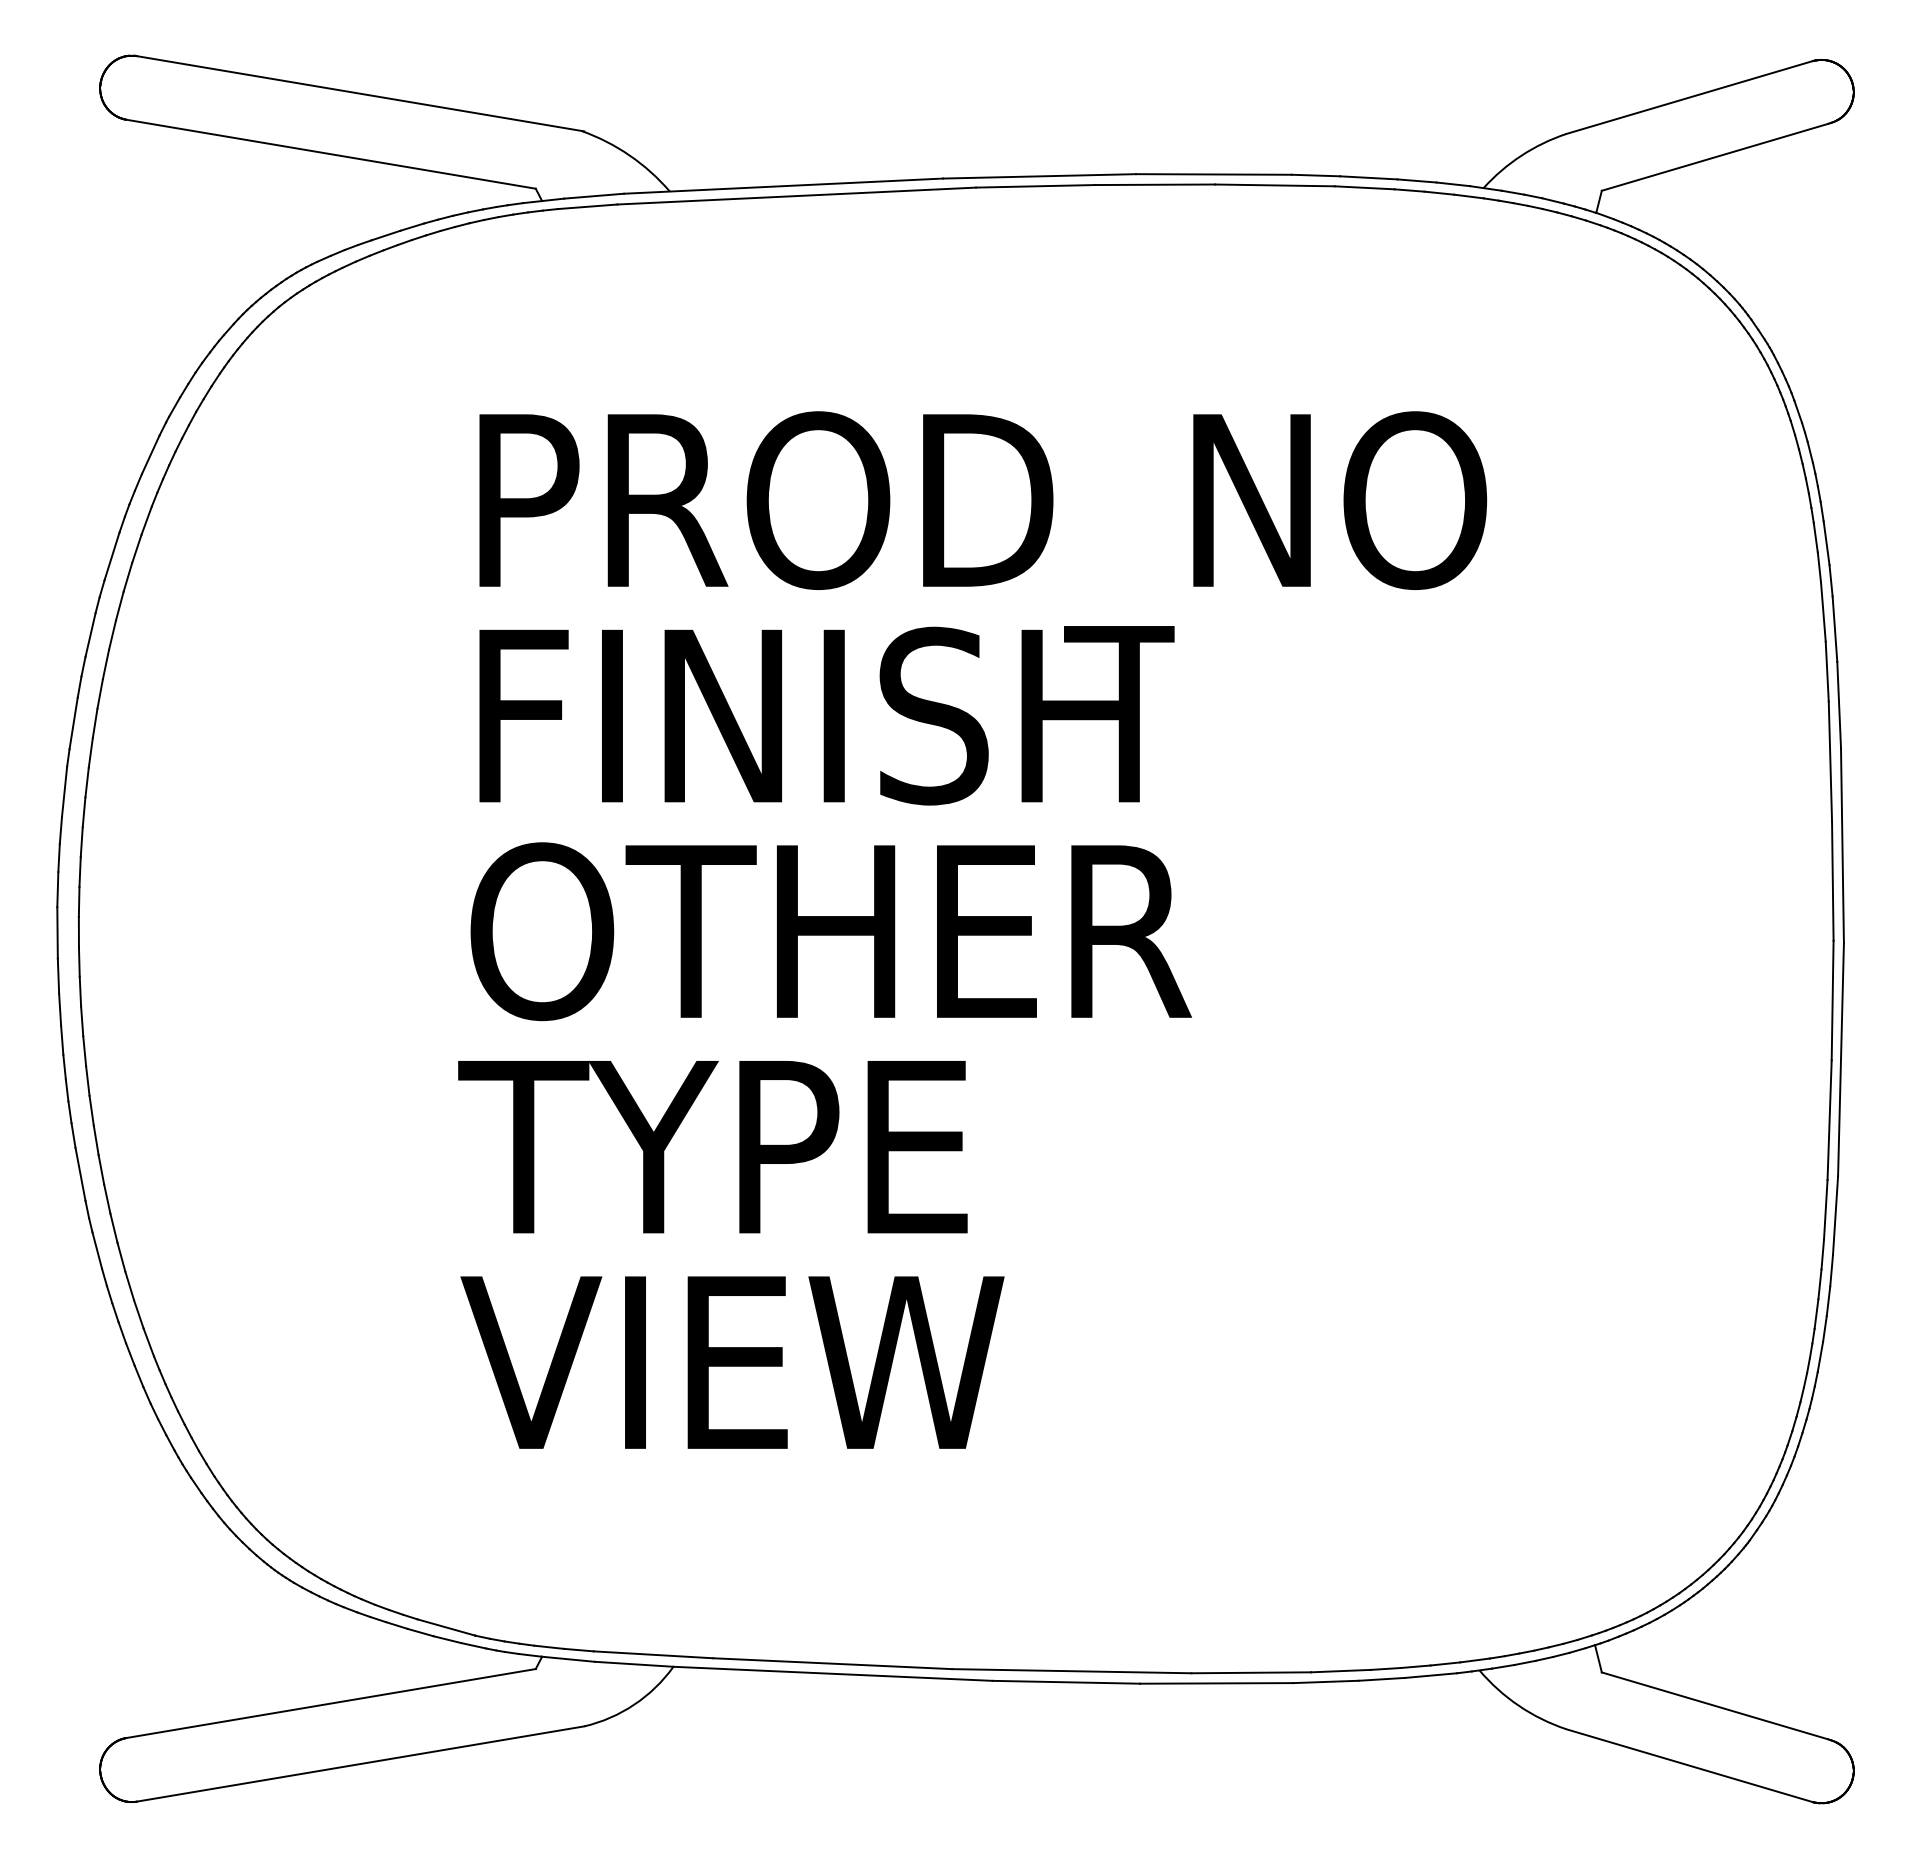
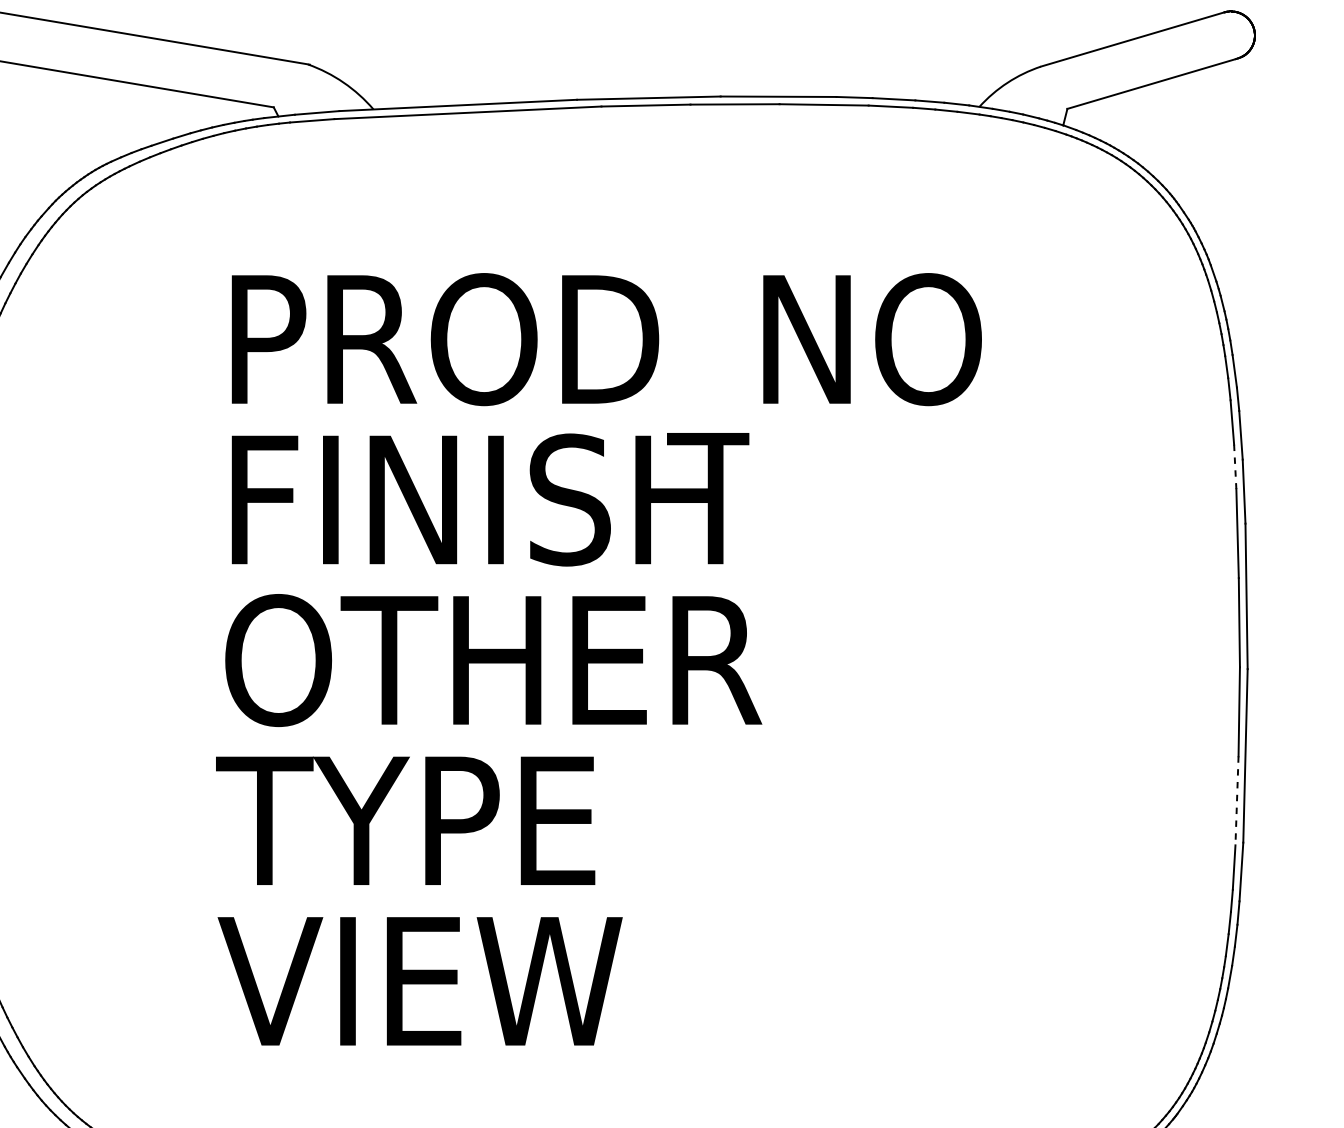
line: (1827, 671) -> (1235, 466), solid -> dashed
line: (1829, 1120) -> (1236, 801), solid -> dashed

